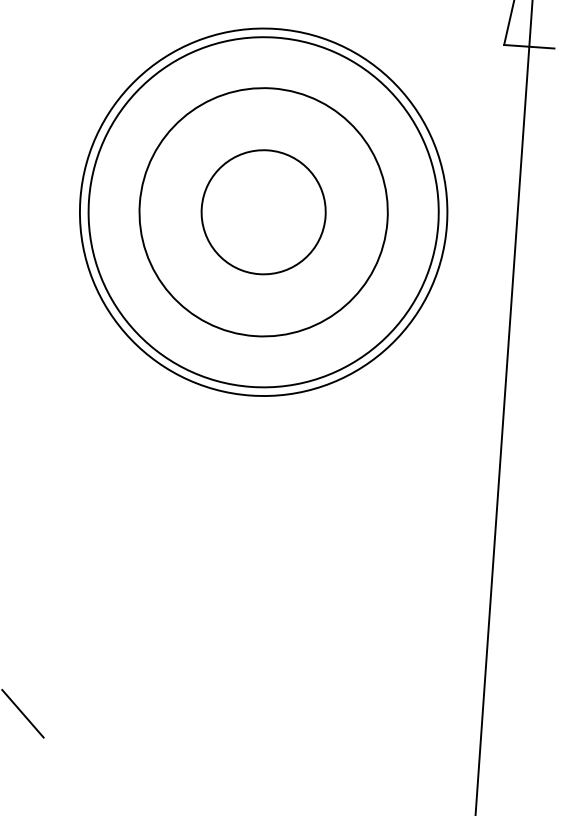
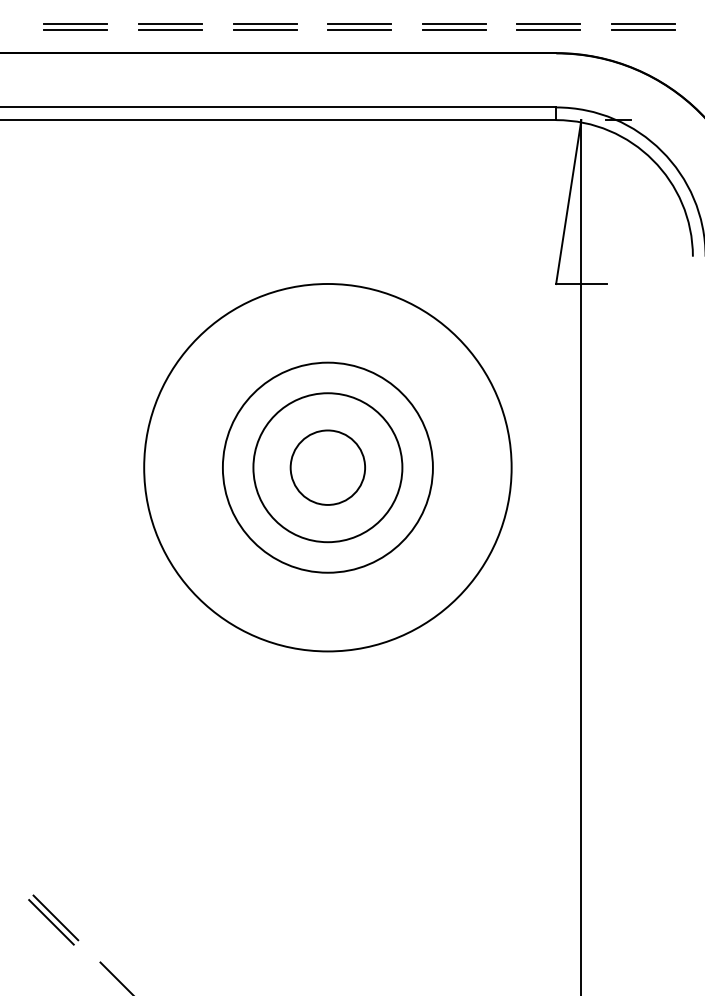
circle: (263, 212) -> (327, 467), size x0.6
circle: (263, 212) -> (327, 467), size x0.6
circle: (263, 212) -> (327, 467), size x0.6

